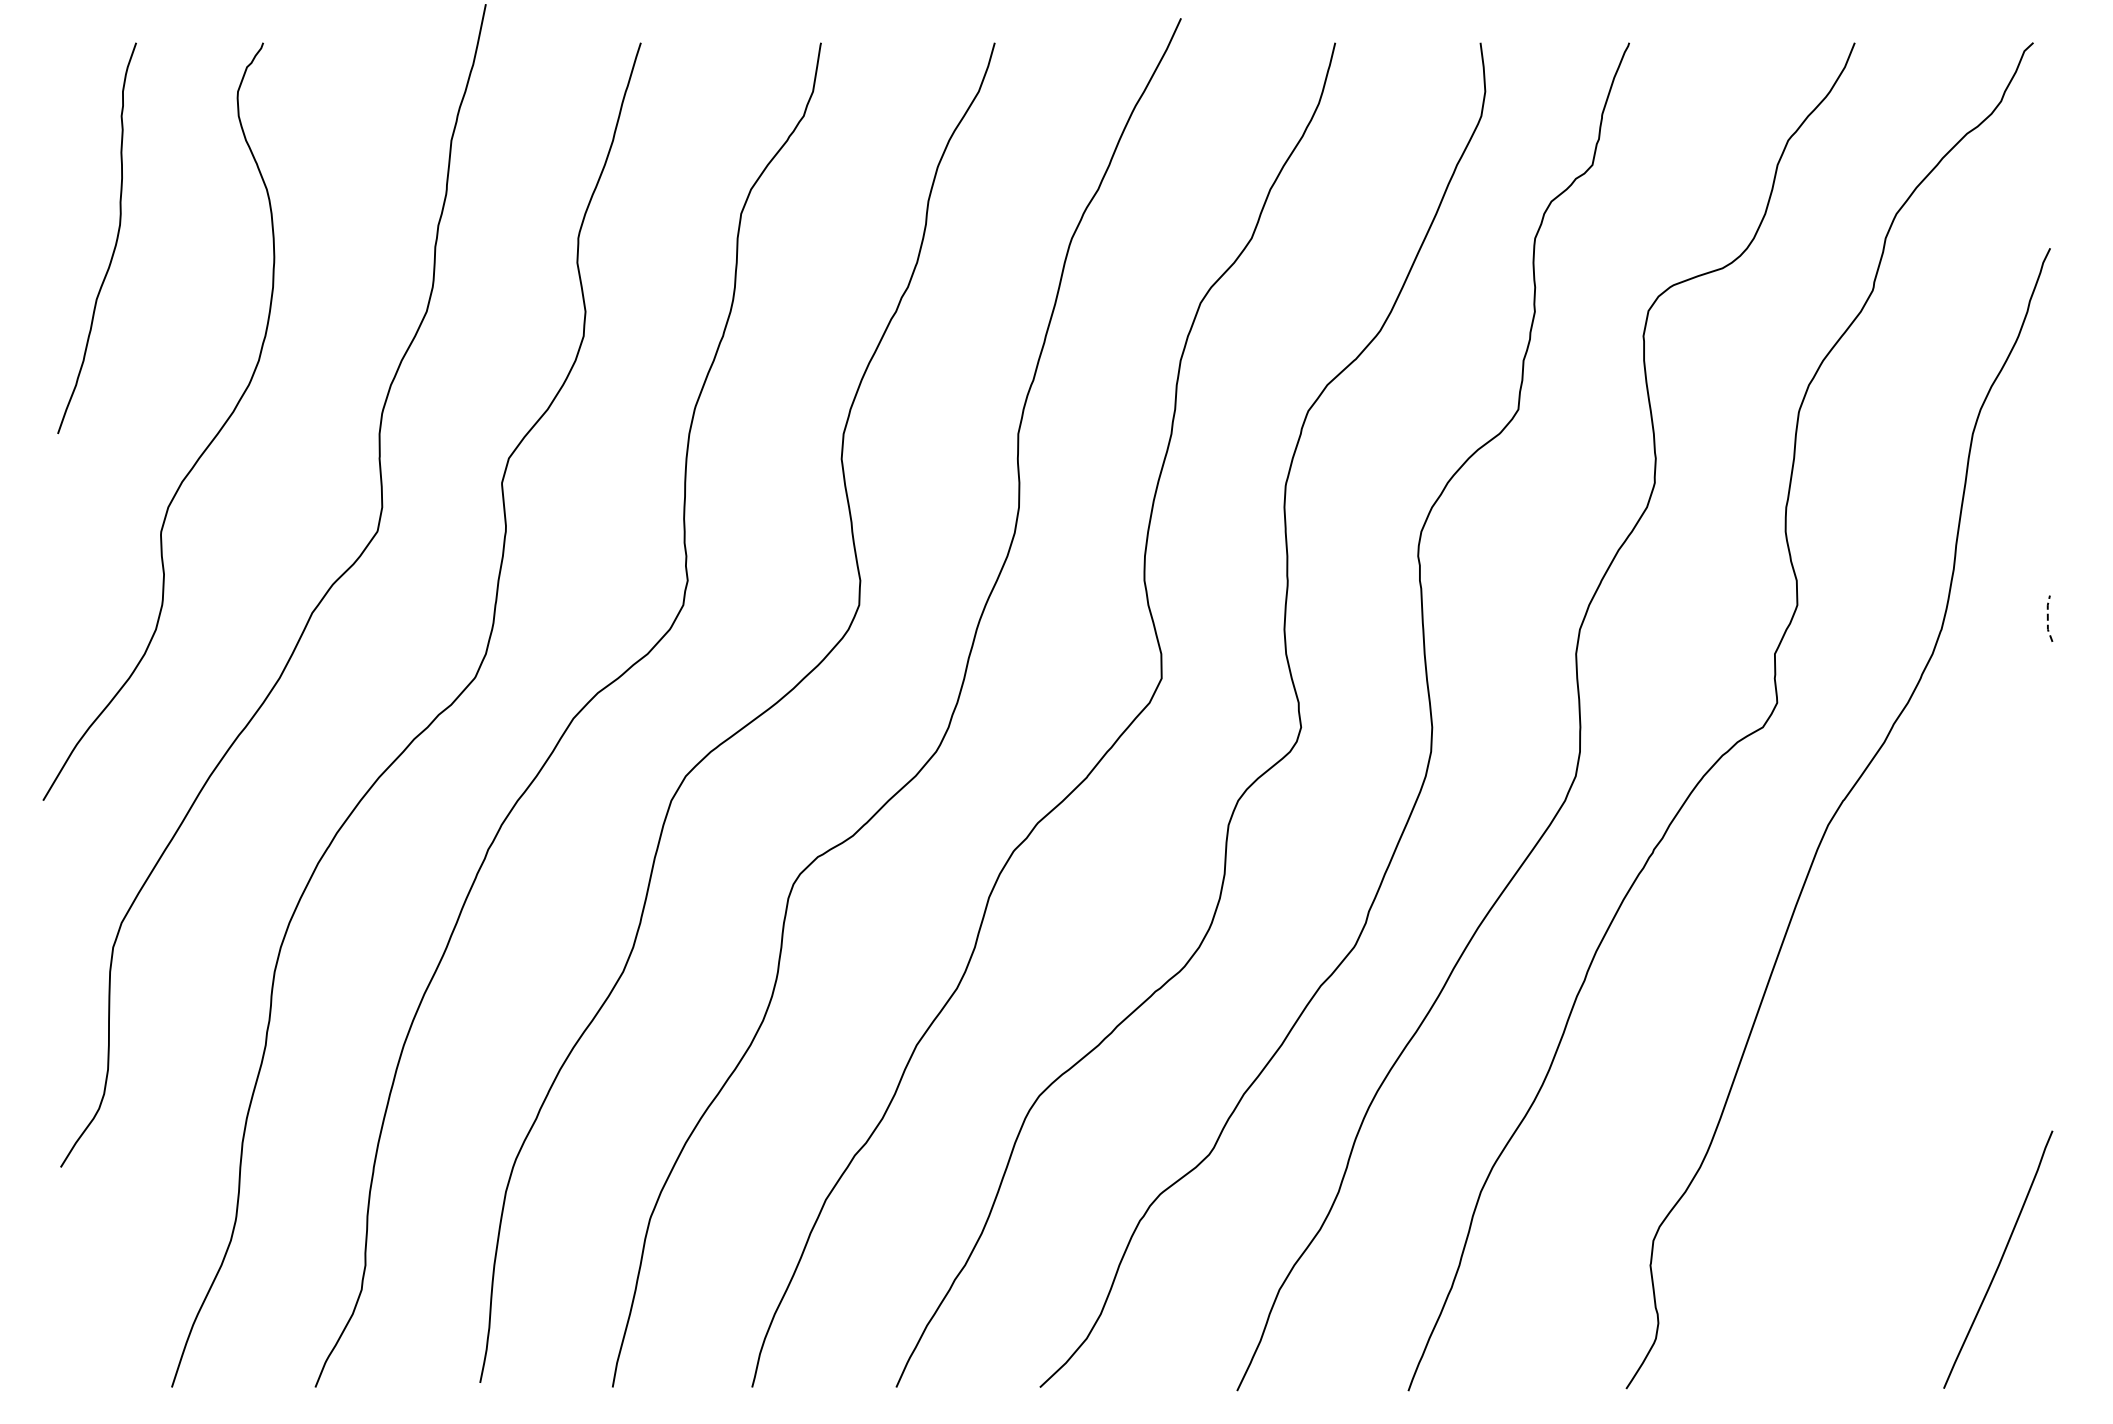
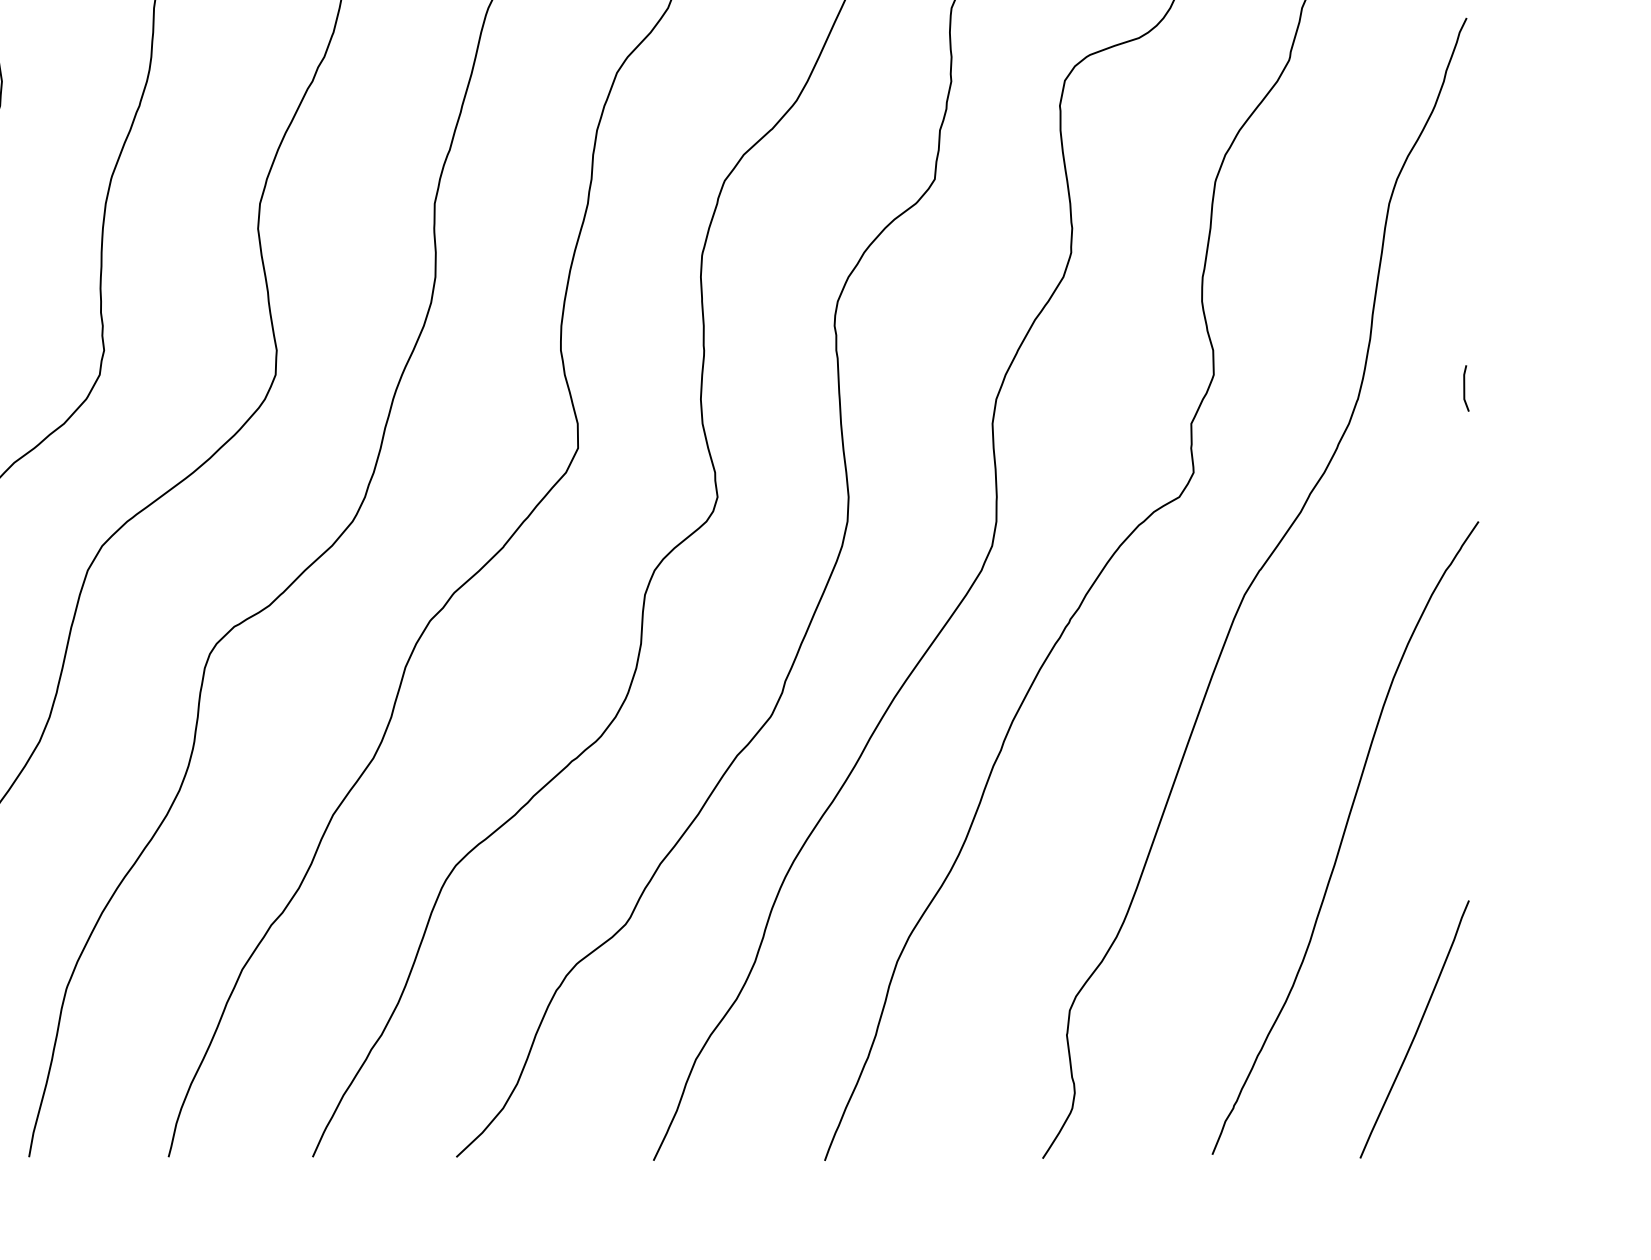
line: (2047, 618) -> (1463, 388), dashed -> solid
curve: (1927, 1068) -> (1343, 838), added

